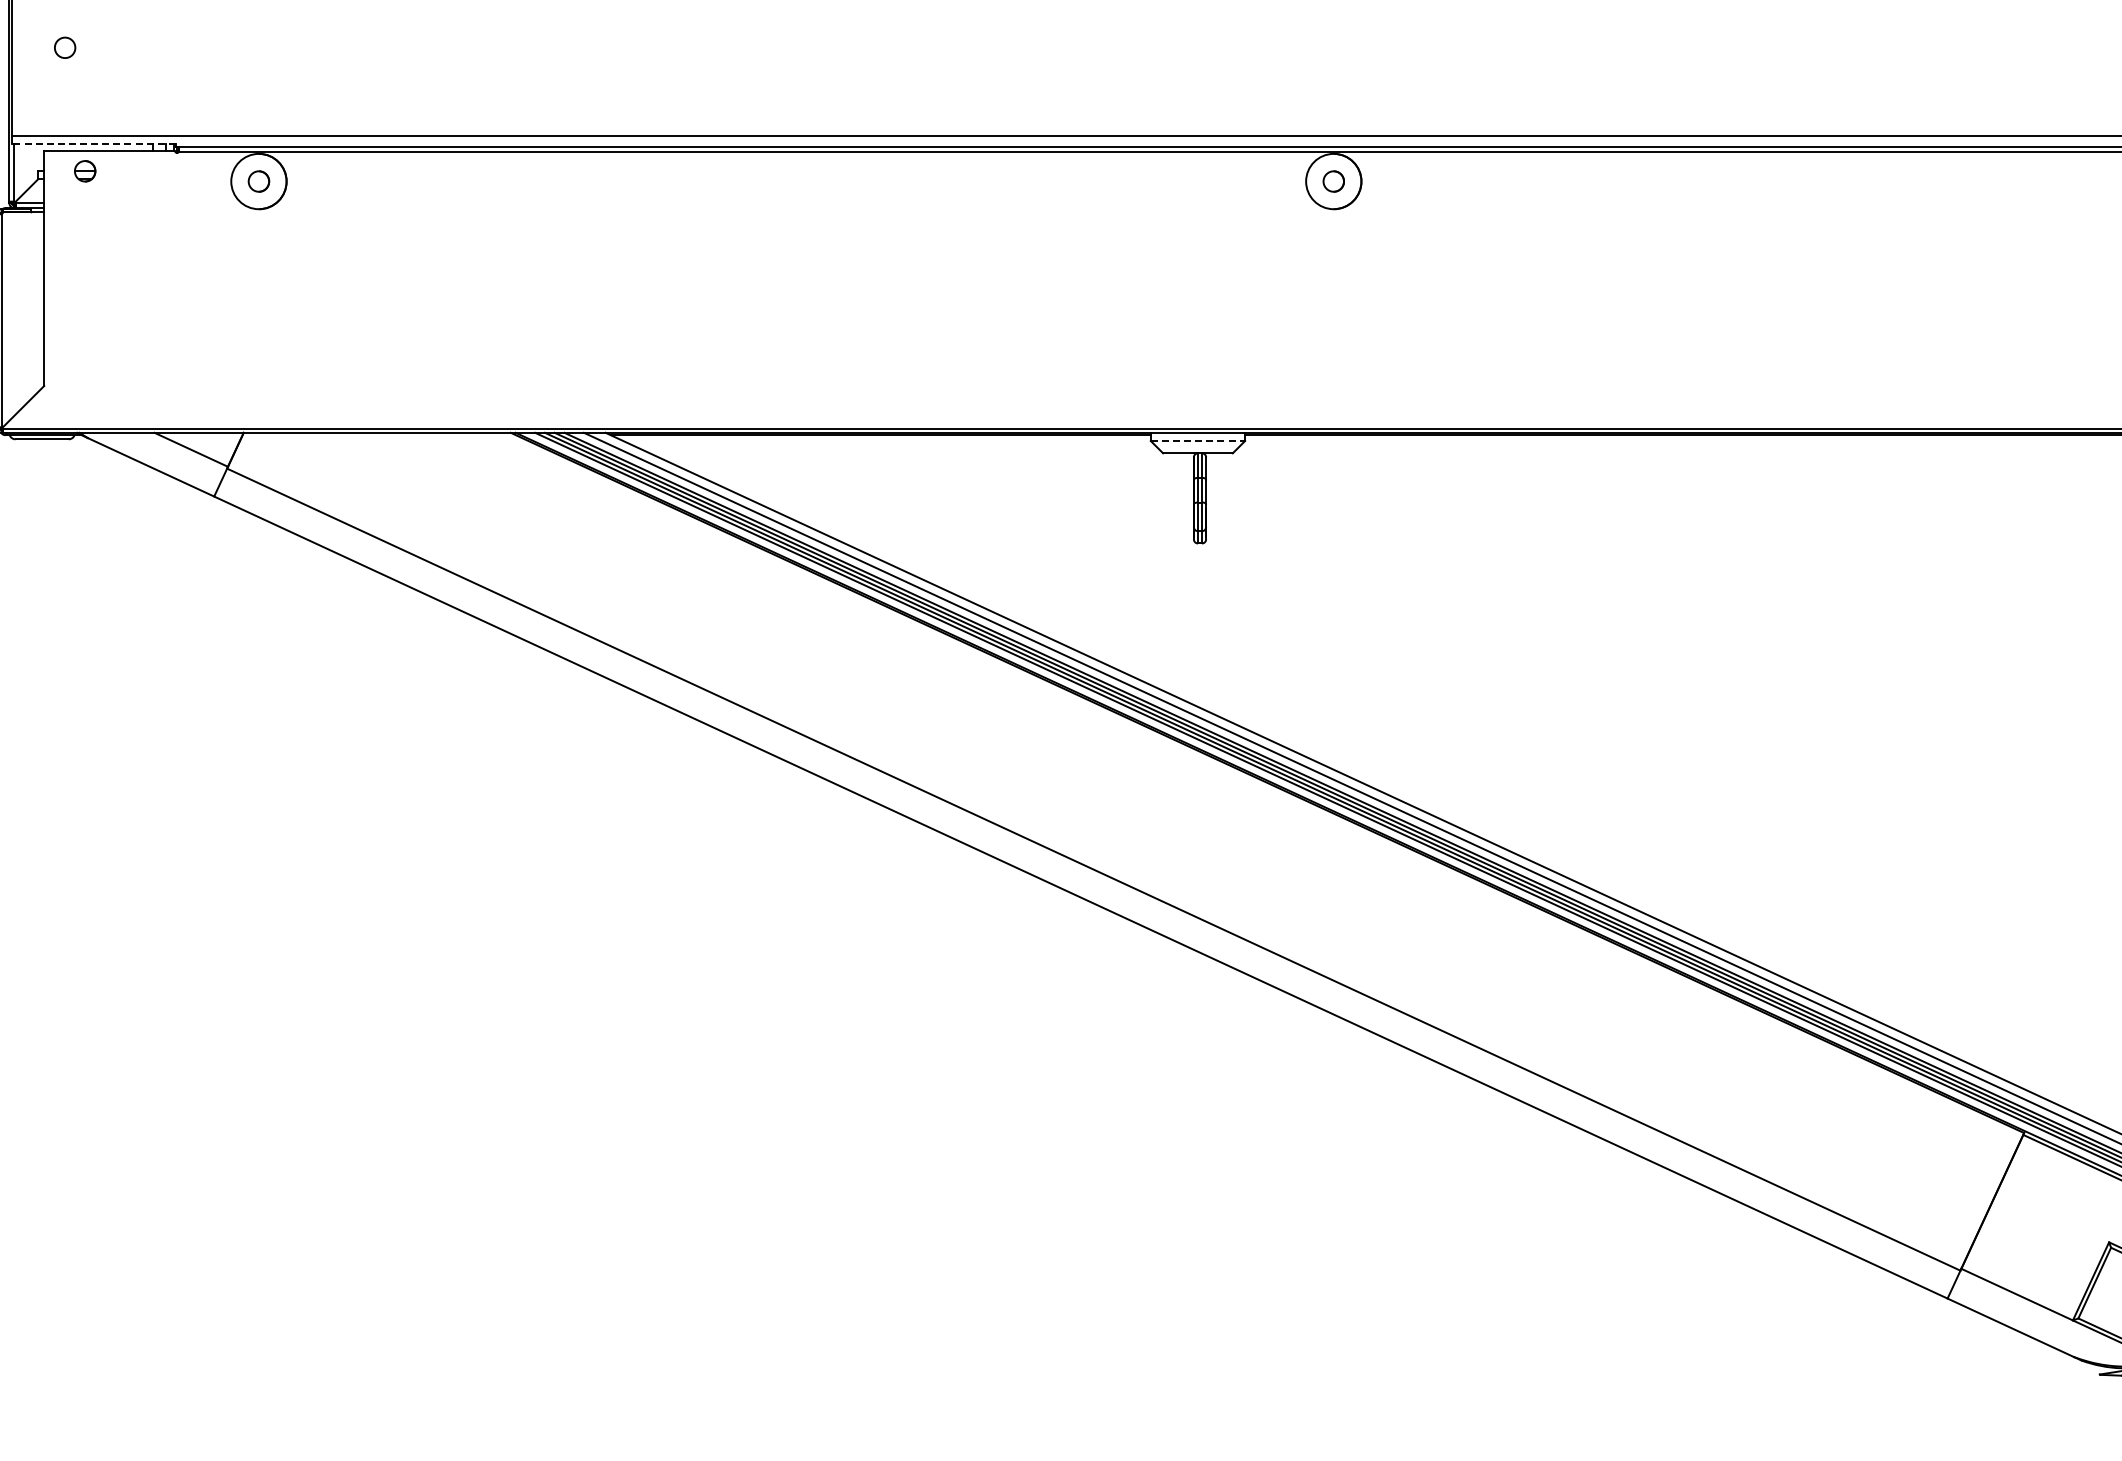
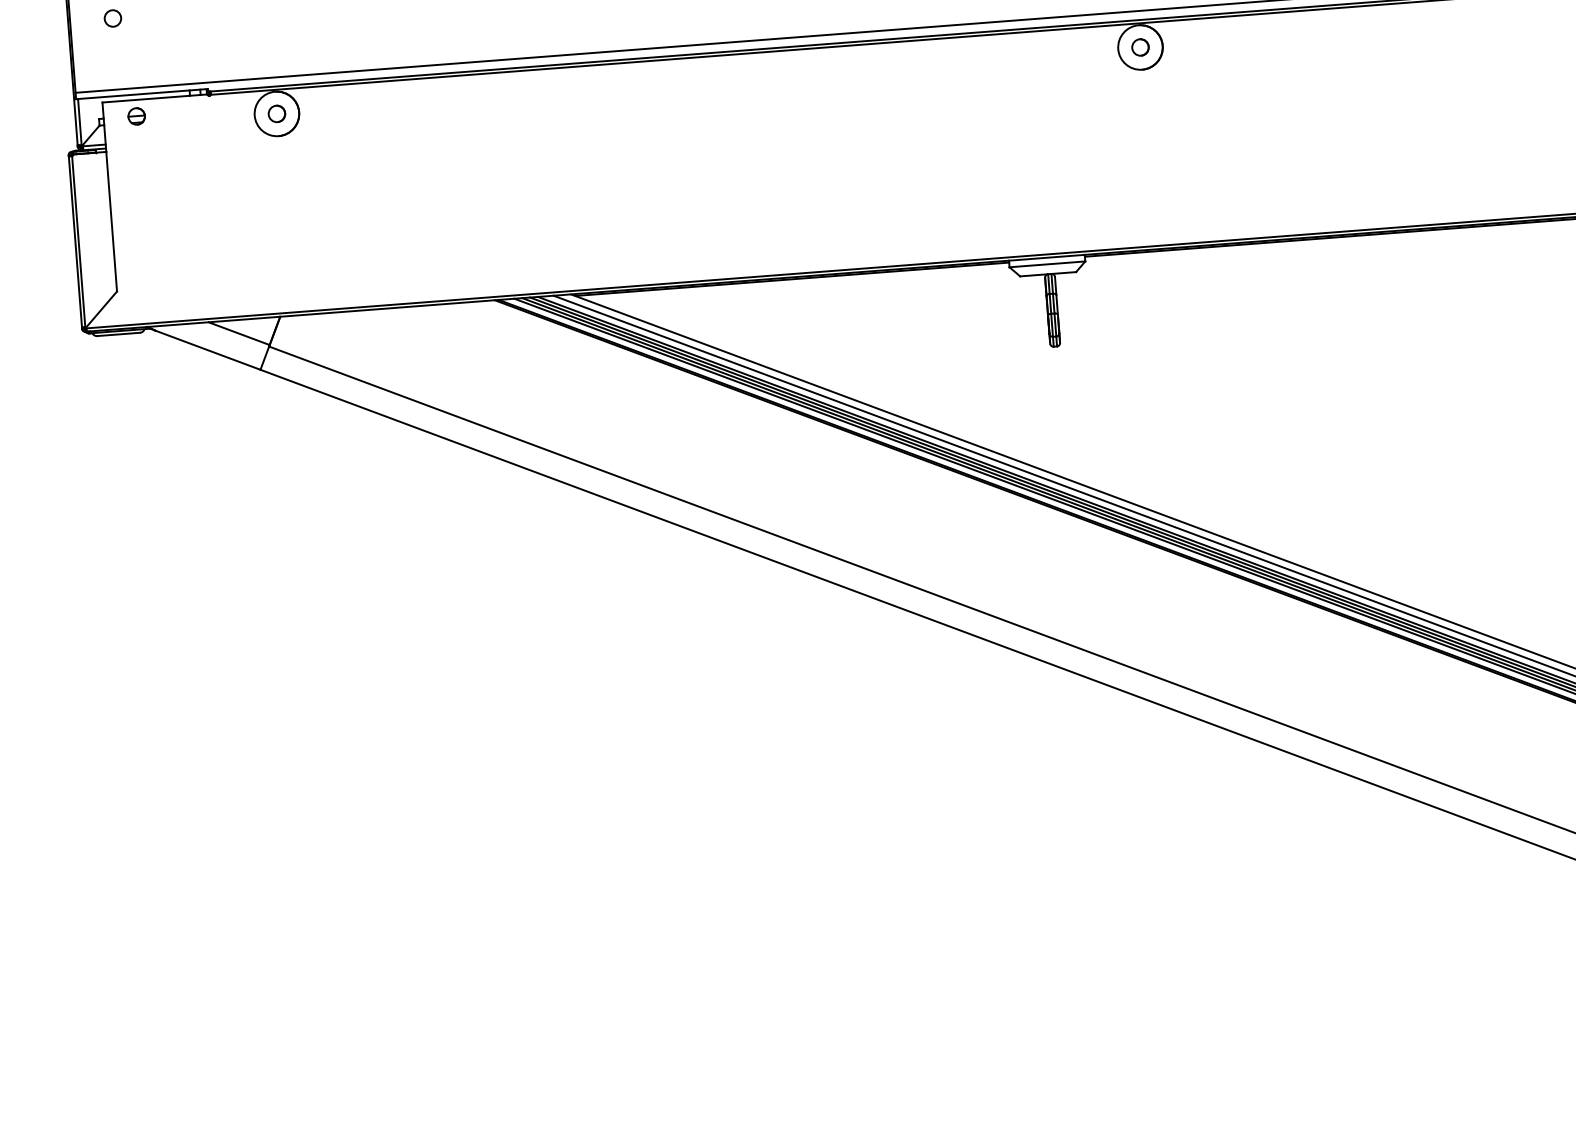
line: (93, 144) -> (141, 94), dashed -> solid
line: (1198, 441) -> (1047, 264), dashed -> solid

